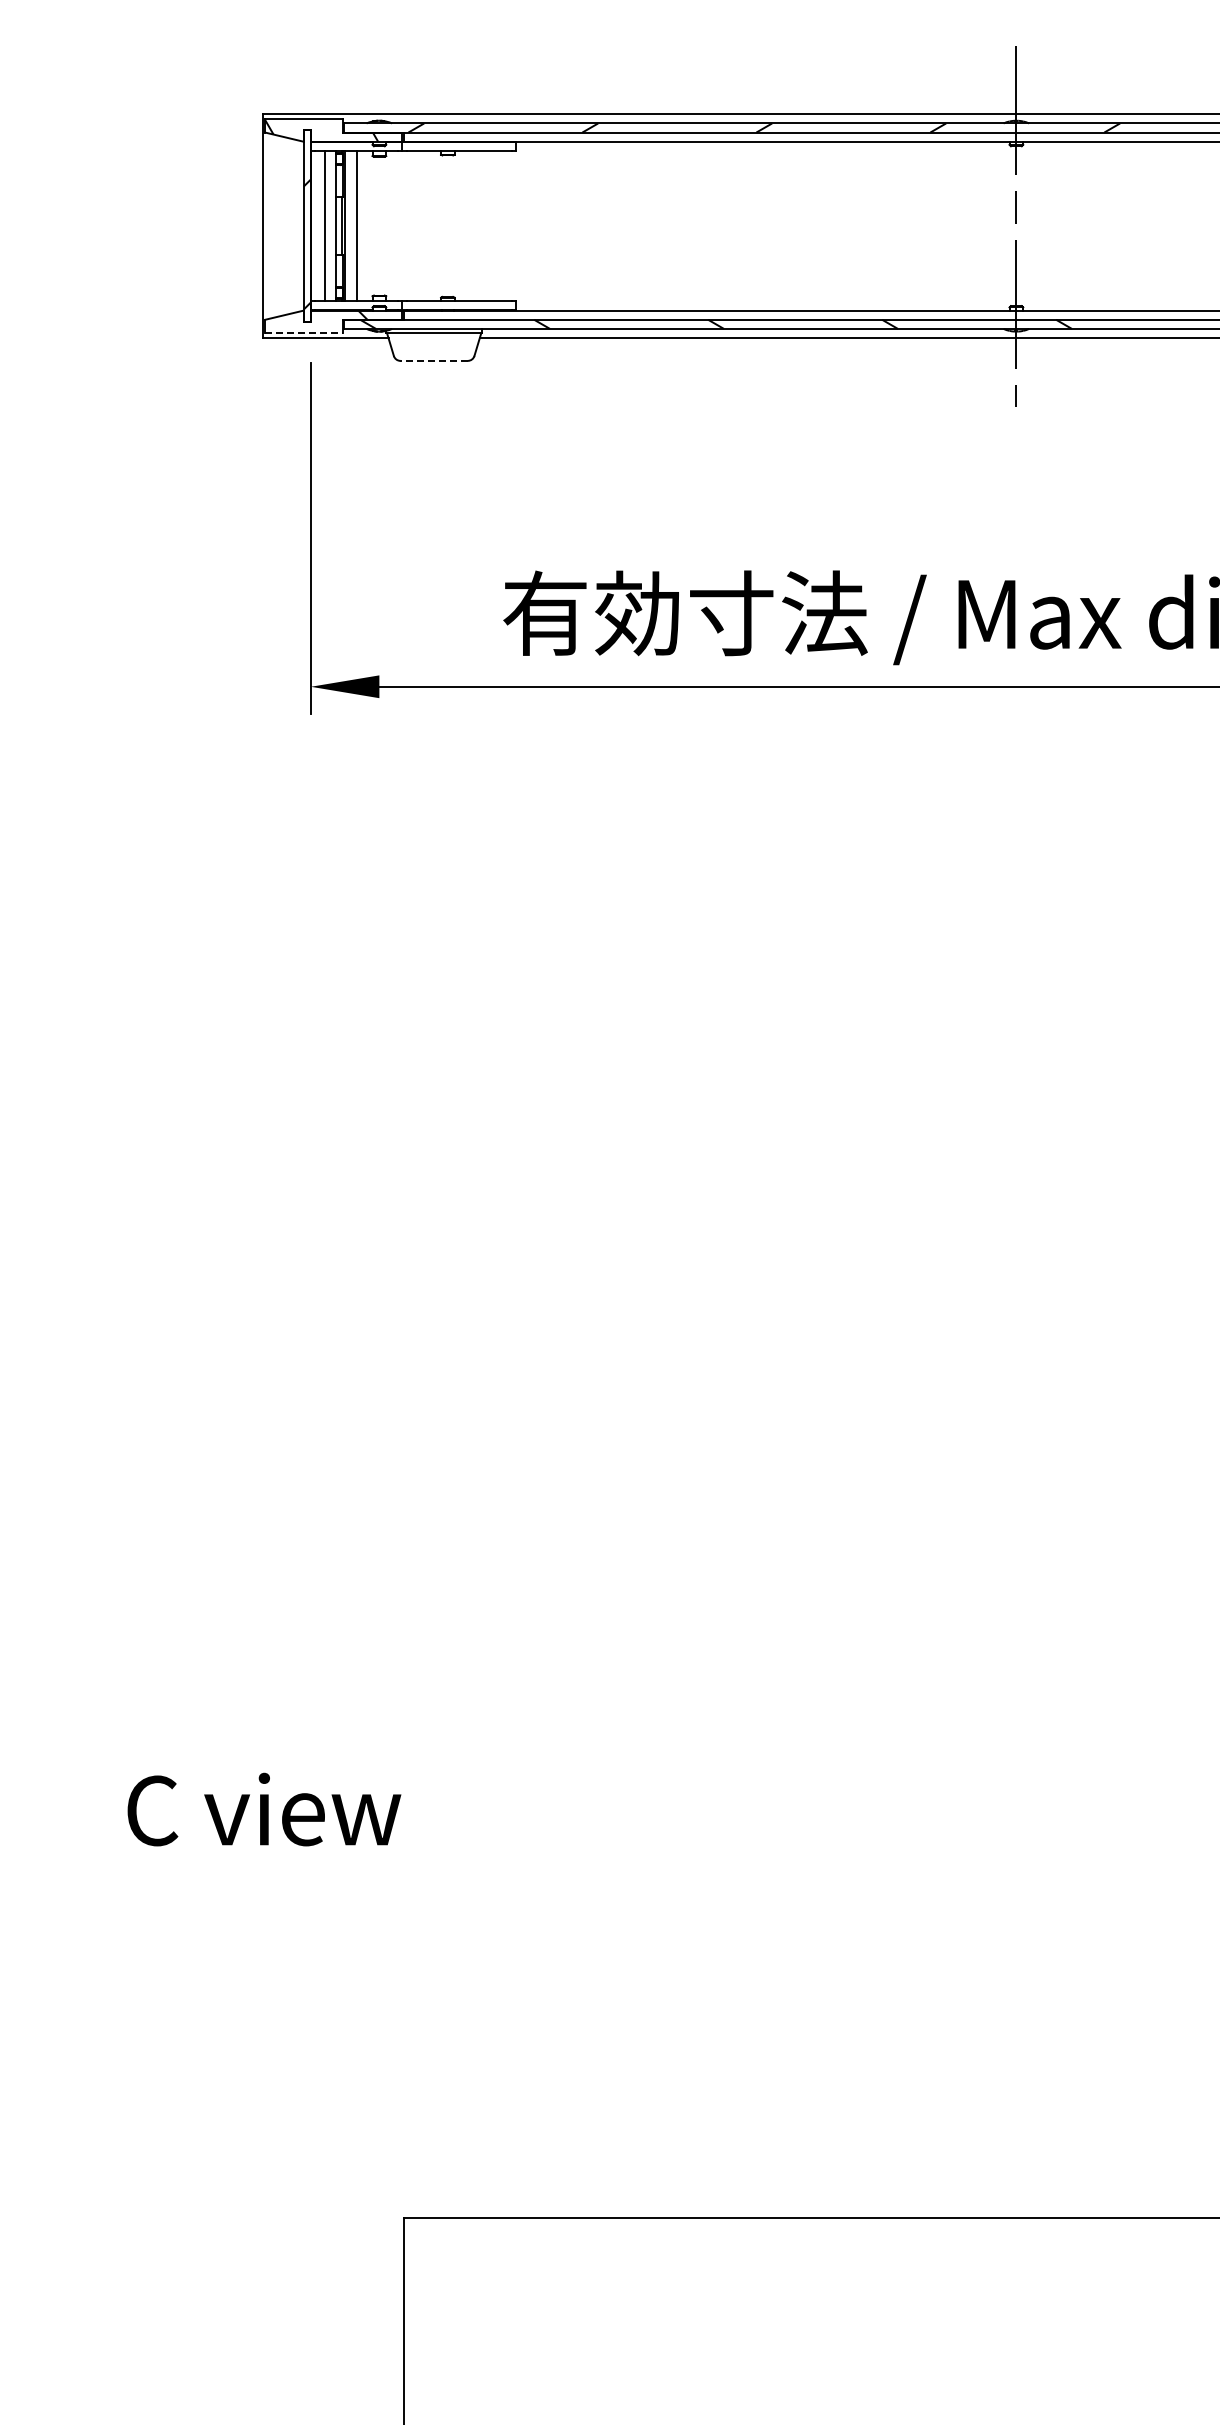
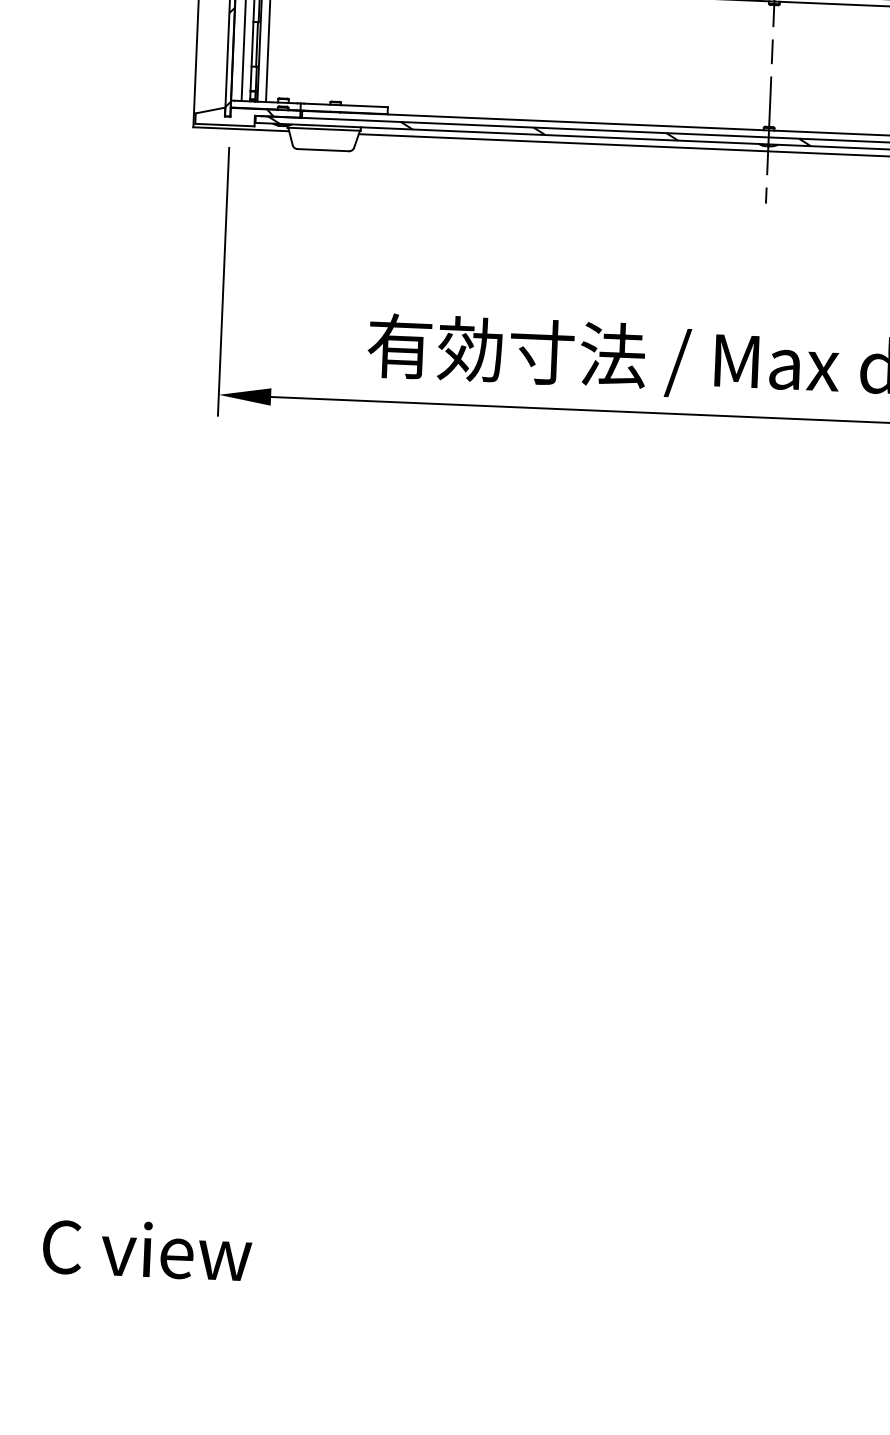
line: (304, 333) -> (225, 125), dashed -> solid
line: (434, 360) -> (323, 149), dashed -> solid

